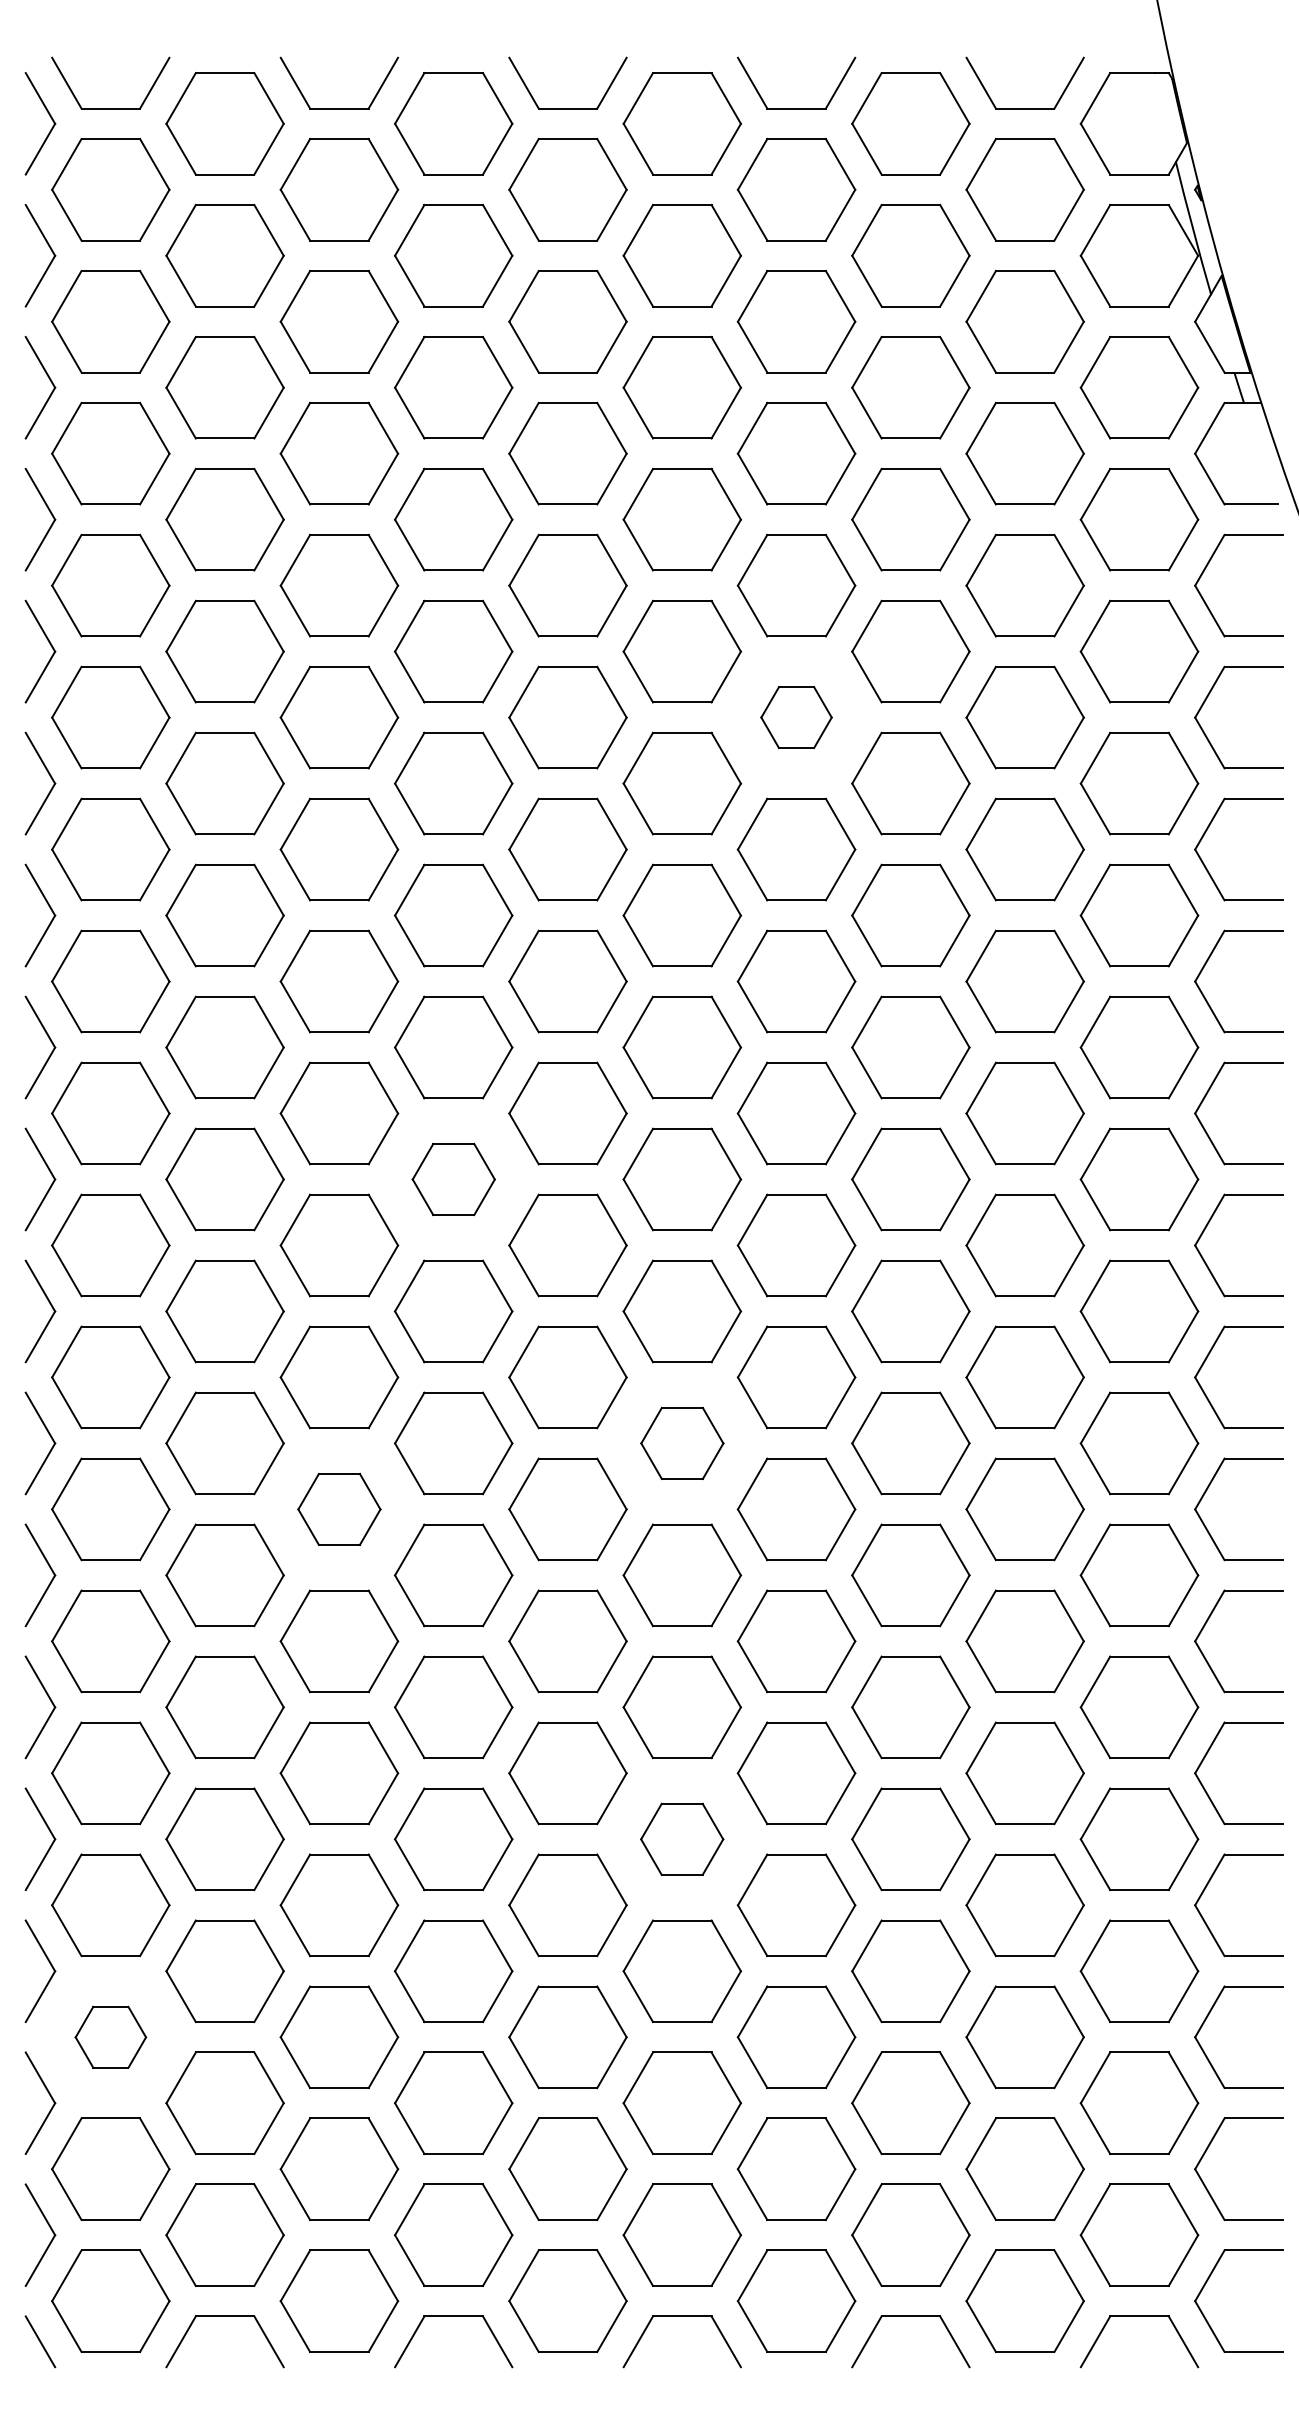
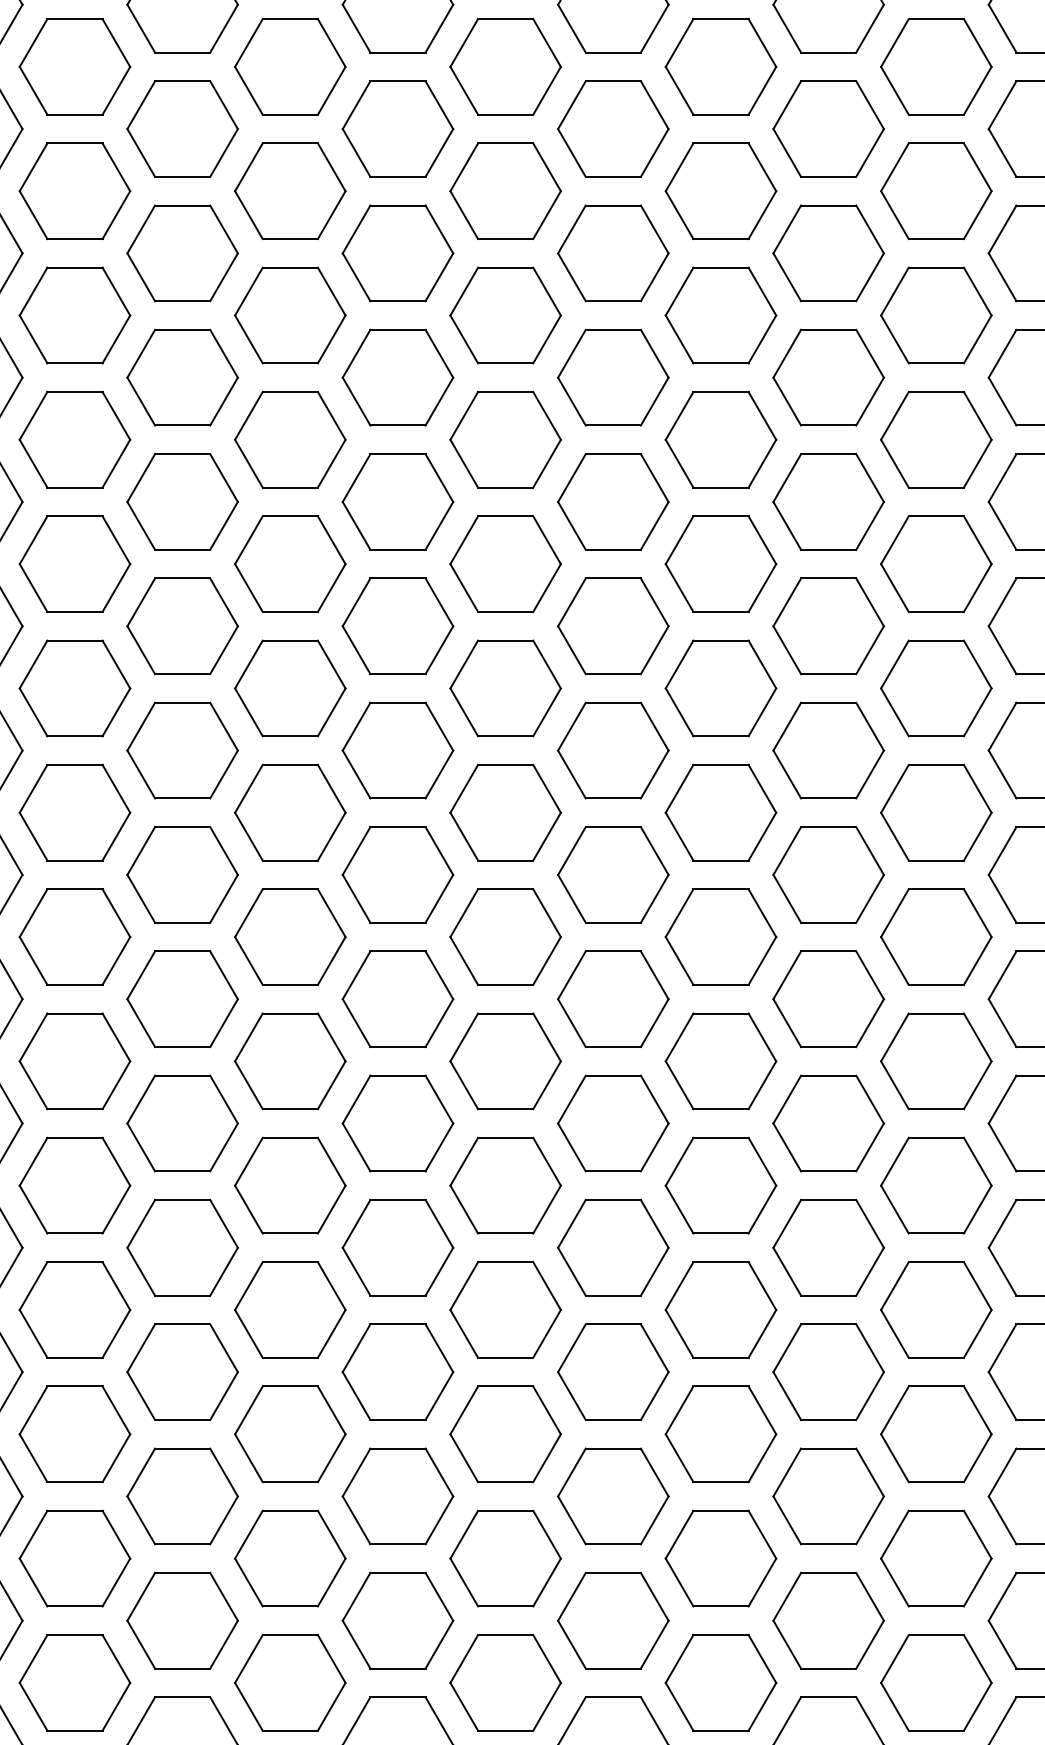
part: (796, 717) -> (720, 439), size x1.67
part: (453, 1179) -> (397, 874), size x1.43
part: (682, 1443) -> (613, 1123), size x1.43
part: (339, 1509) -> (290, 1185), size x1.43
part: (681, 1839) -> (612, 1496), size x1.43
part: (110, 2037) -> (74, 1683), size x1.67

